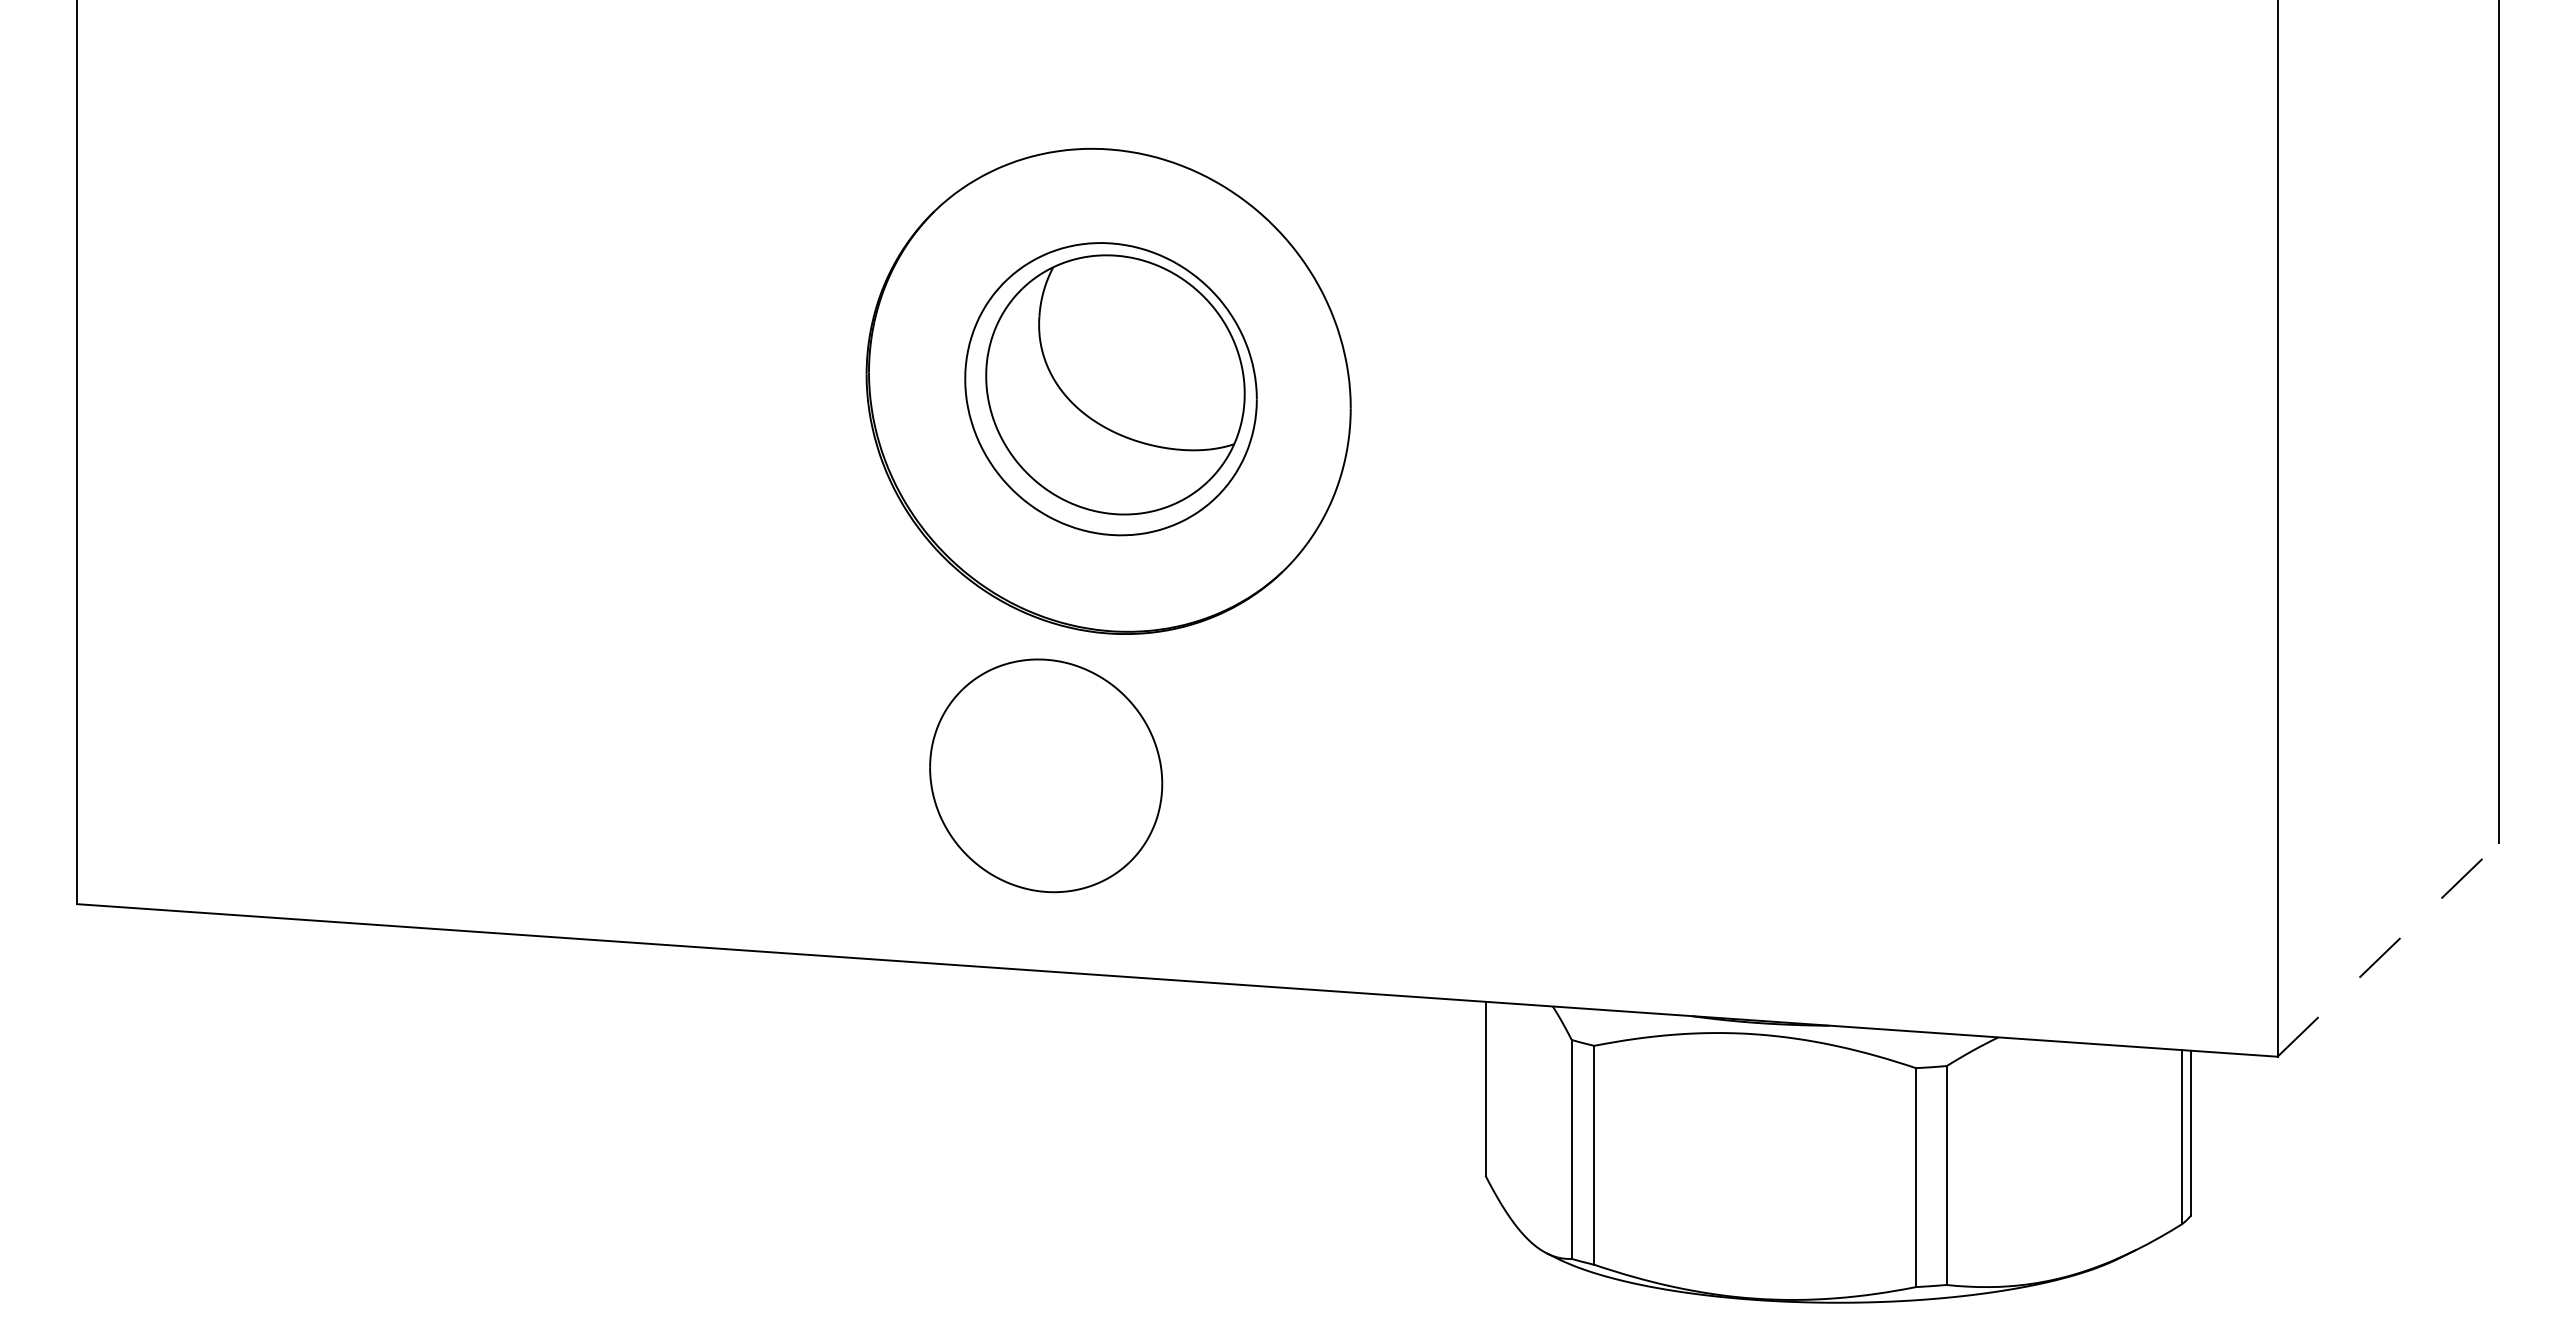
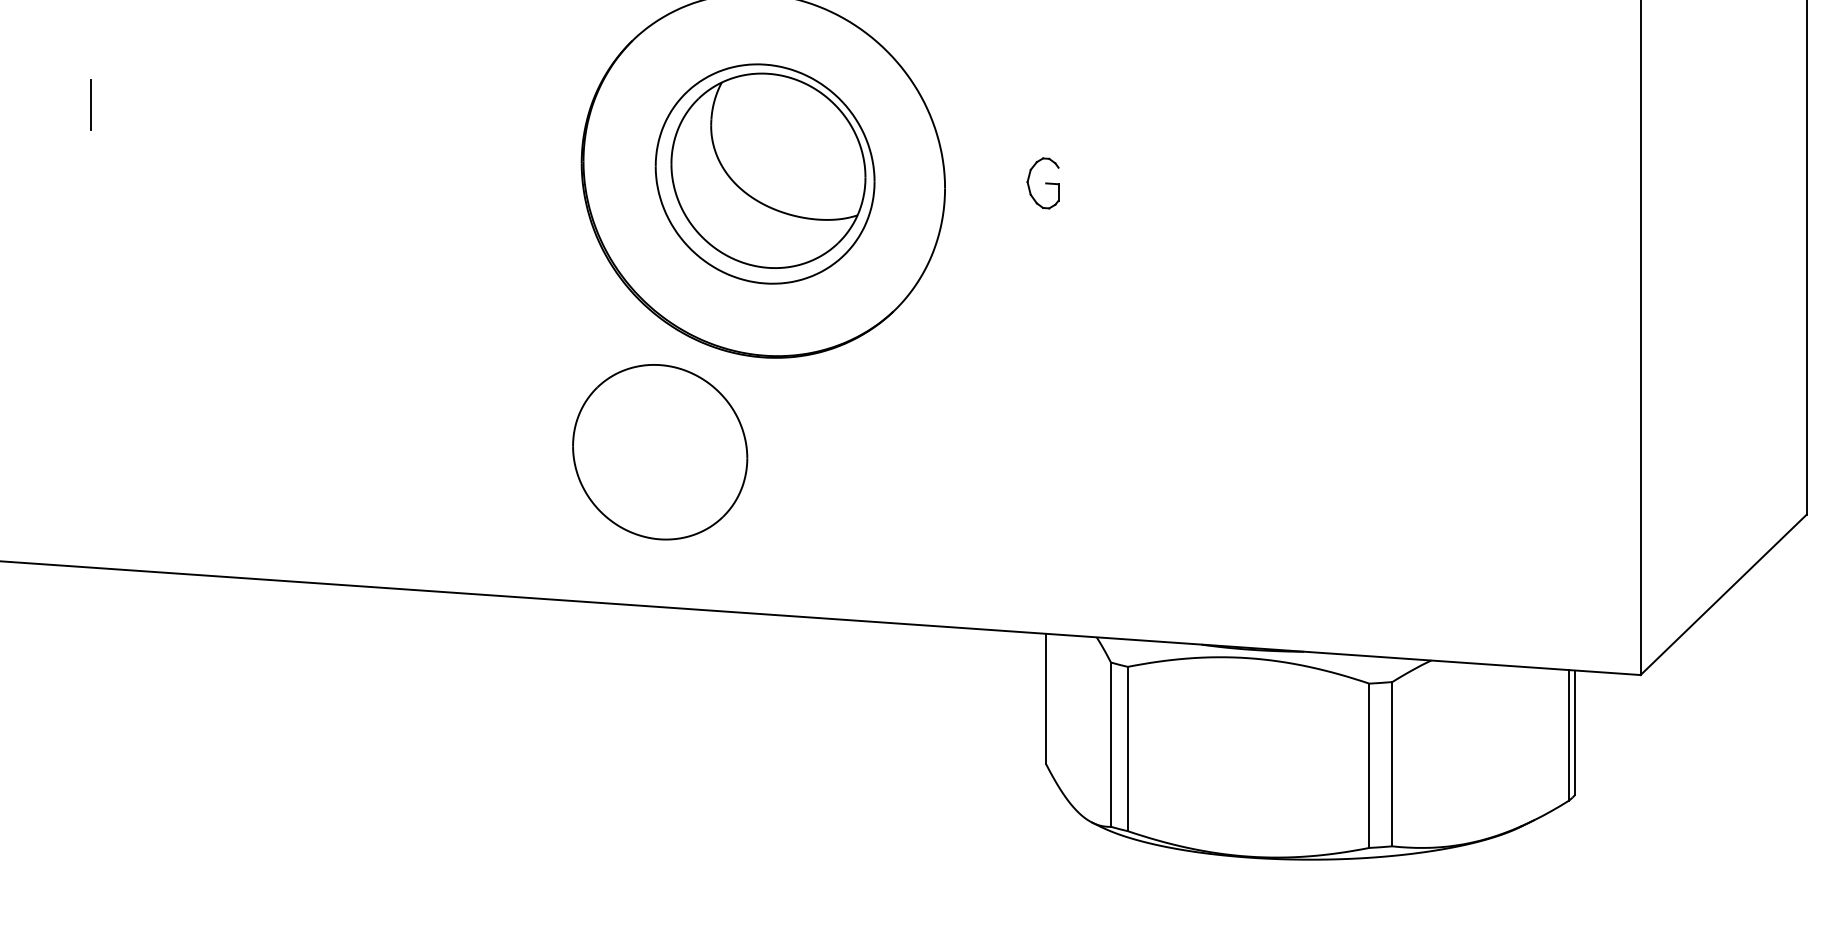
line: (213, 297) -> (91, 105), added
part: (1481, 401) -> (1043, 183), added
part: (1046, 775) -> (660, 451), moved
line: (2388, 949) -> (1723, 594), dashed -> solid

